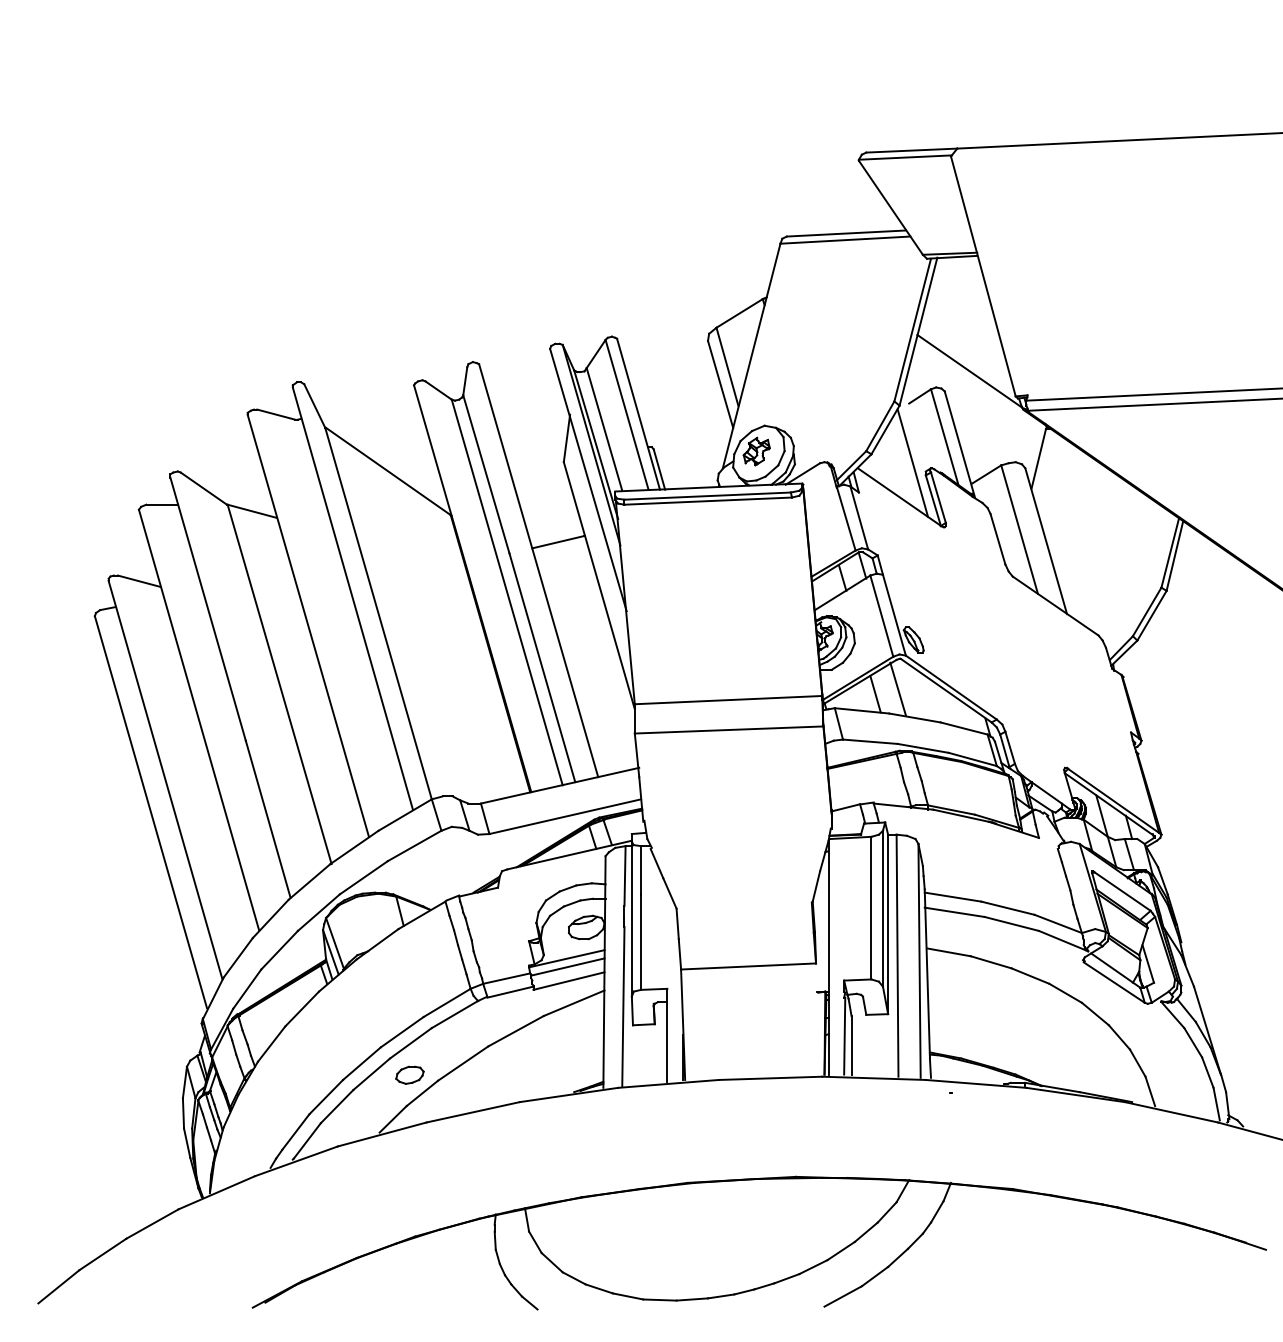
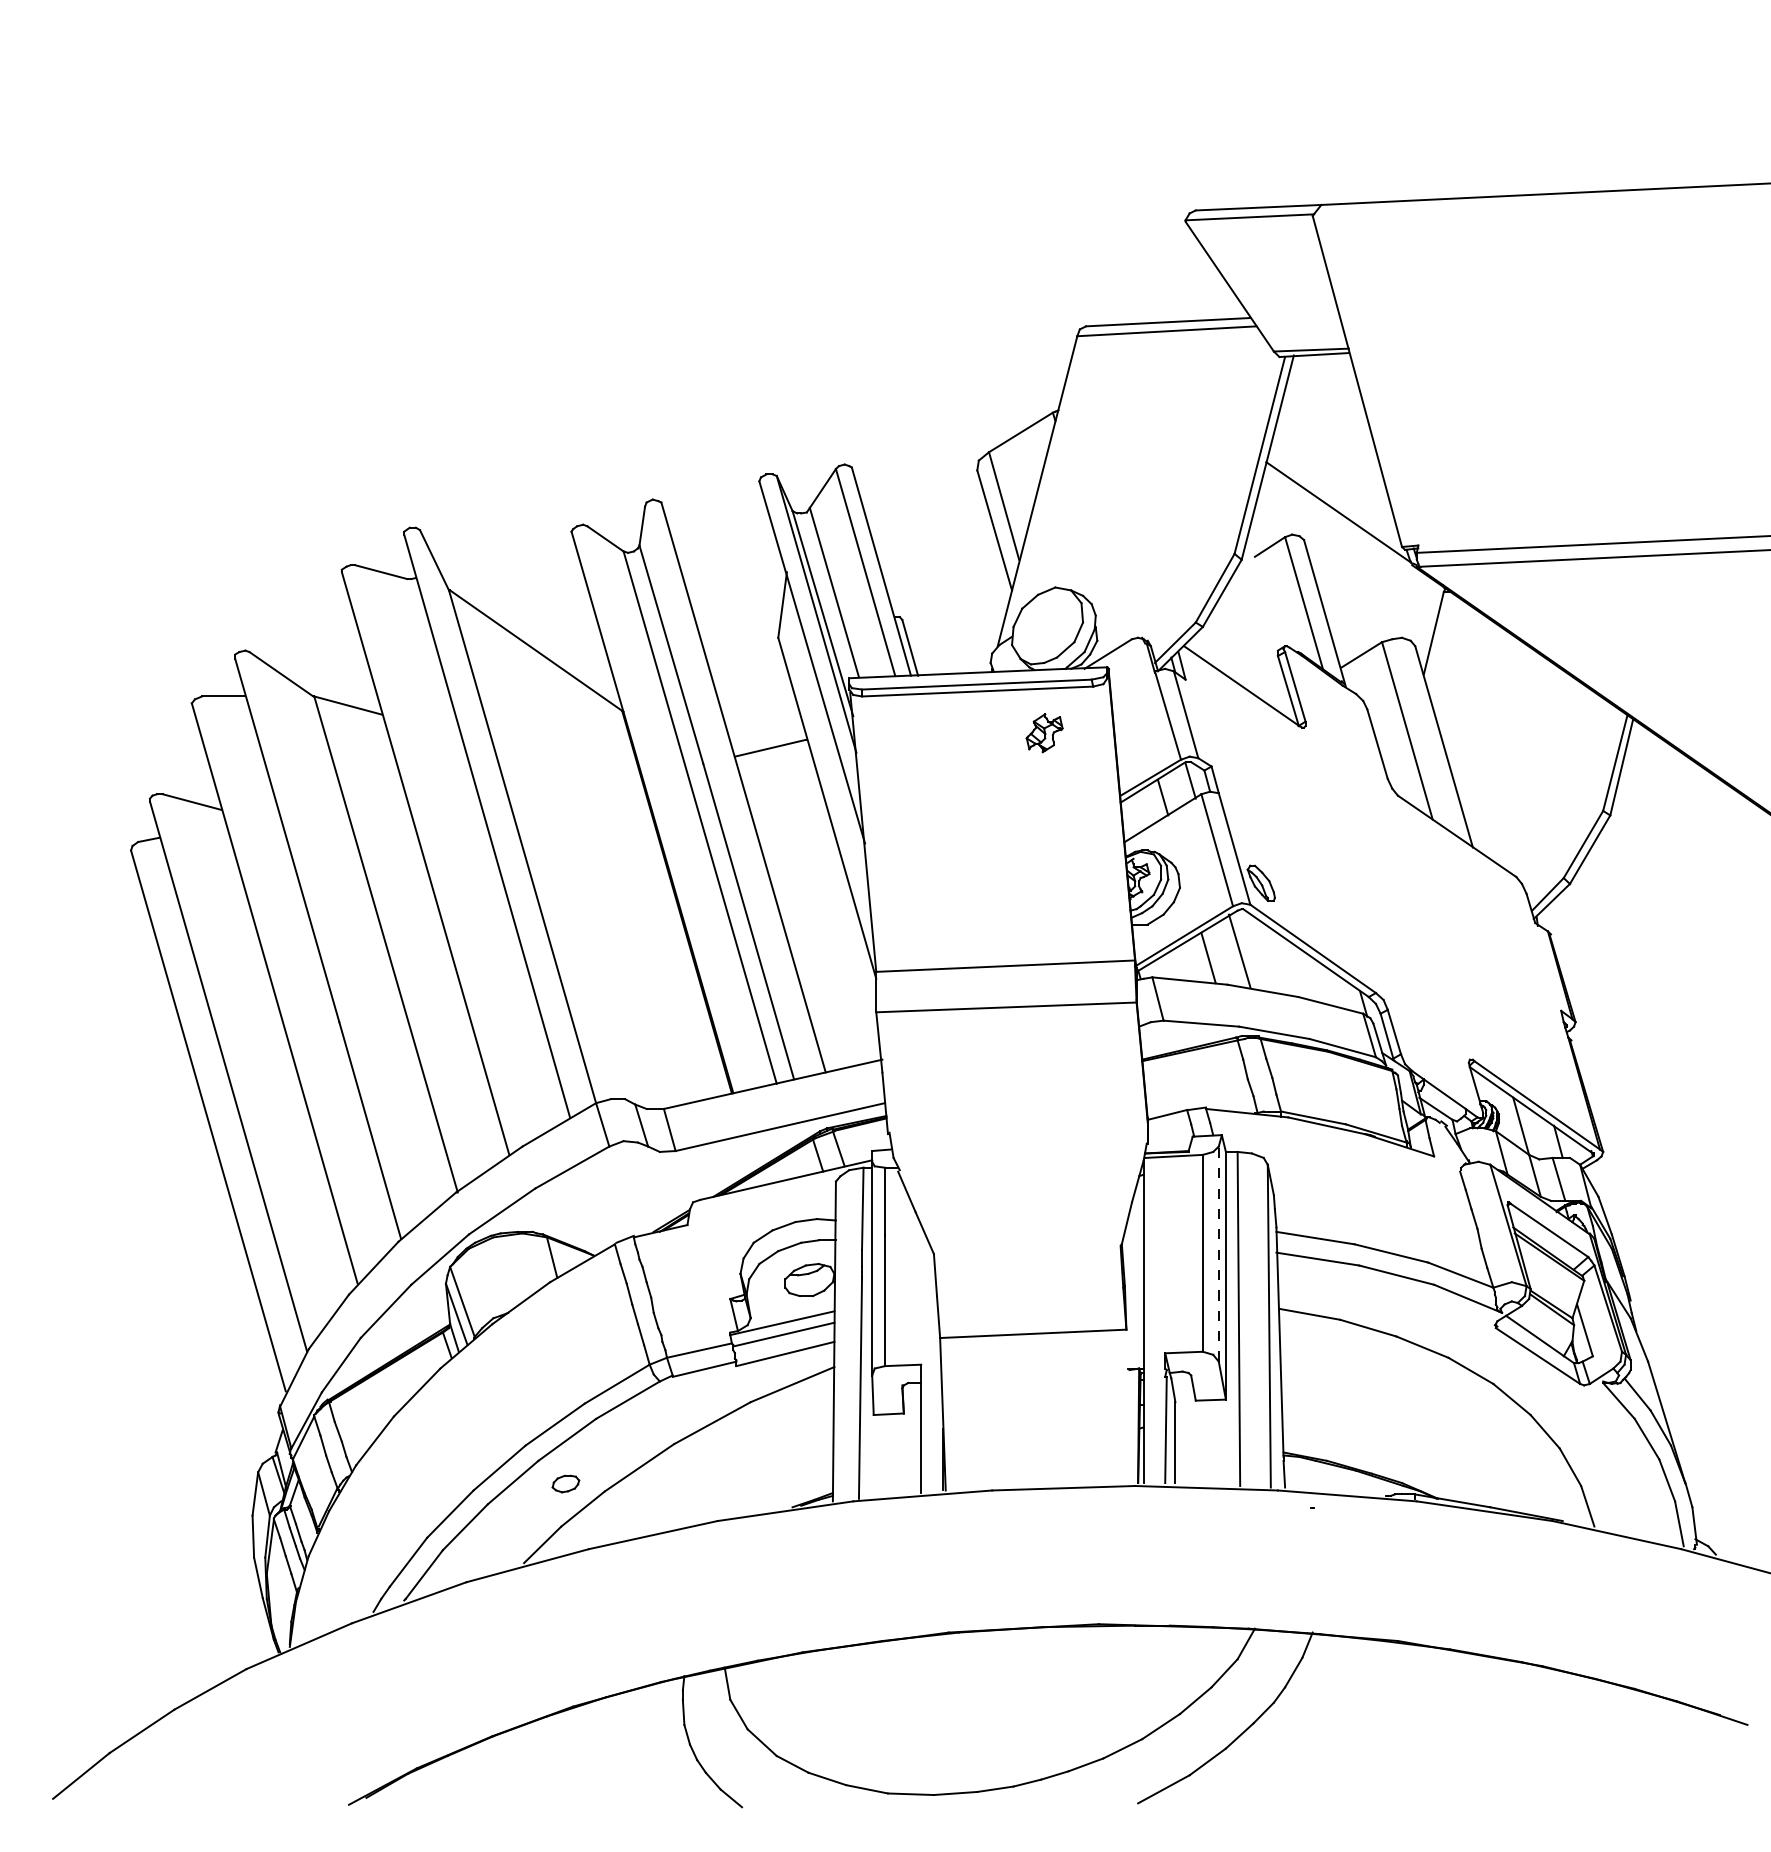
part: (756, 451) -> (1044, 733), moved
line: (913, 463) -> (1260, 639), removed
line: (882, 908) -> (1218, 1254), solid -> dashed
part: (409, 1074) -> (565, 1483), size x0.7

